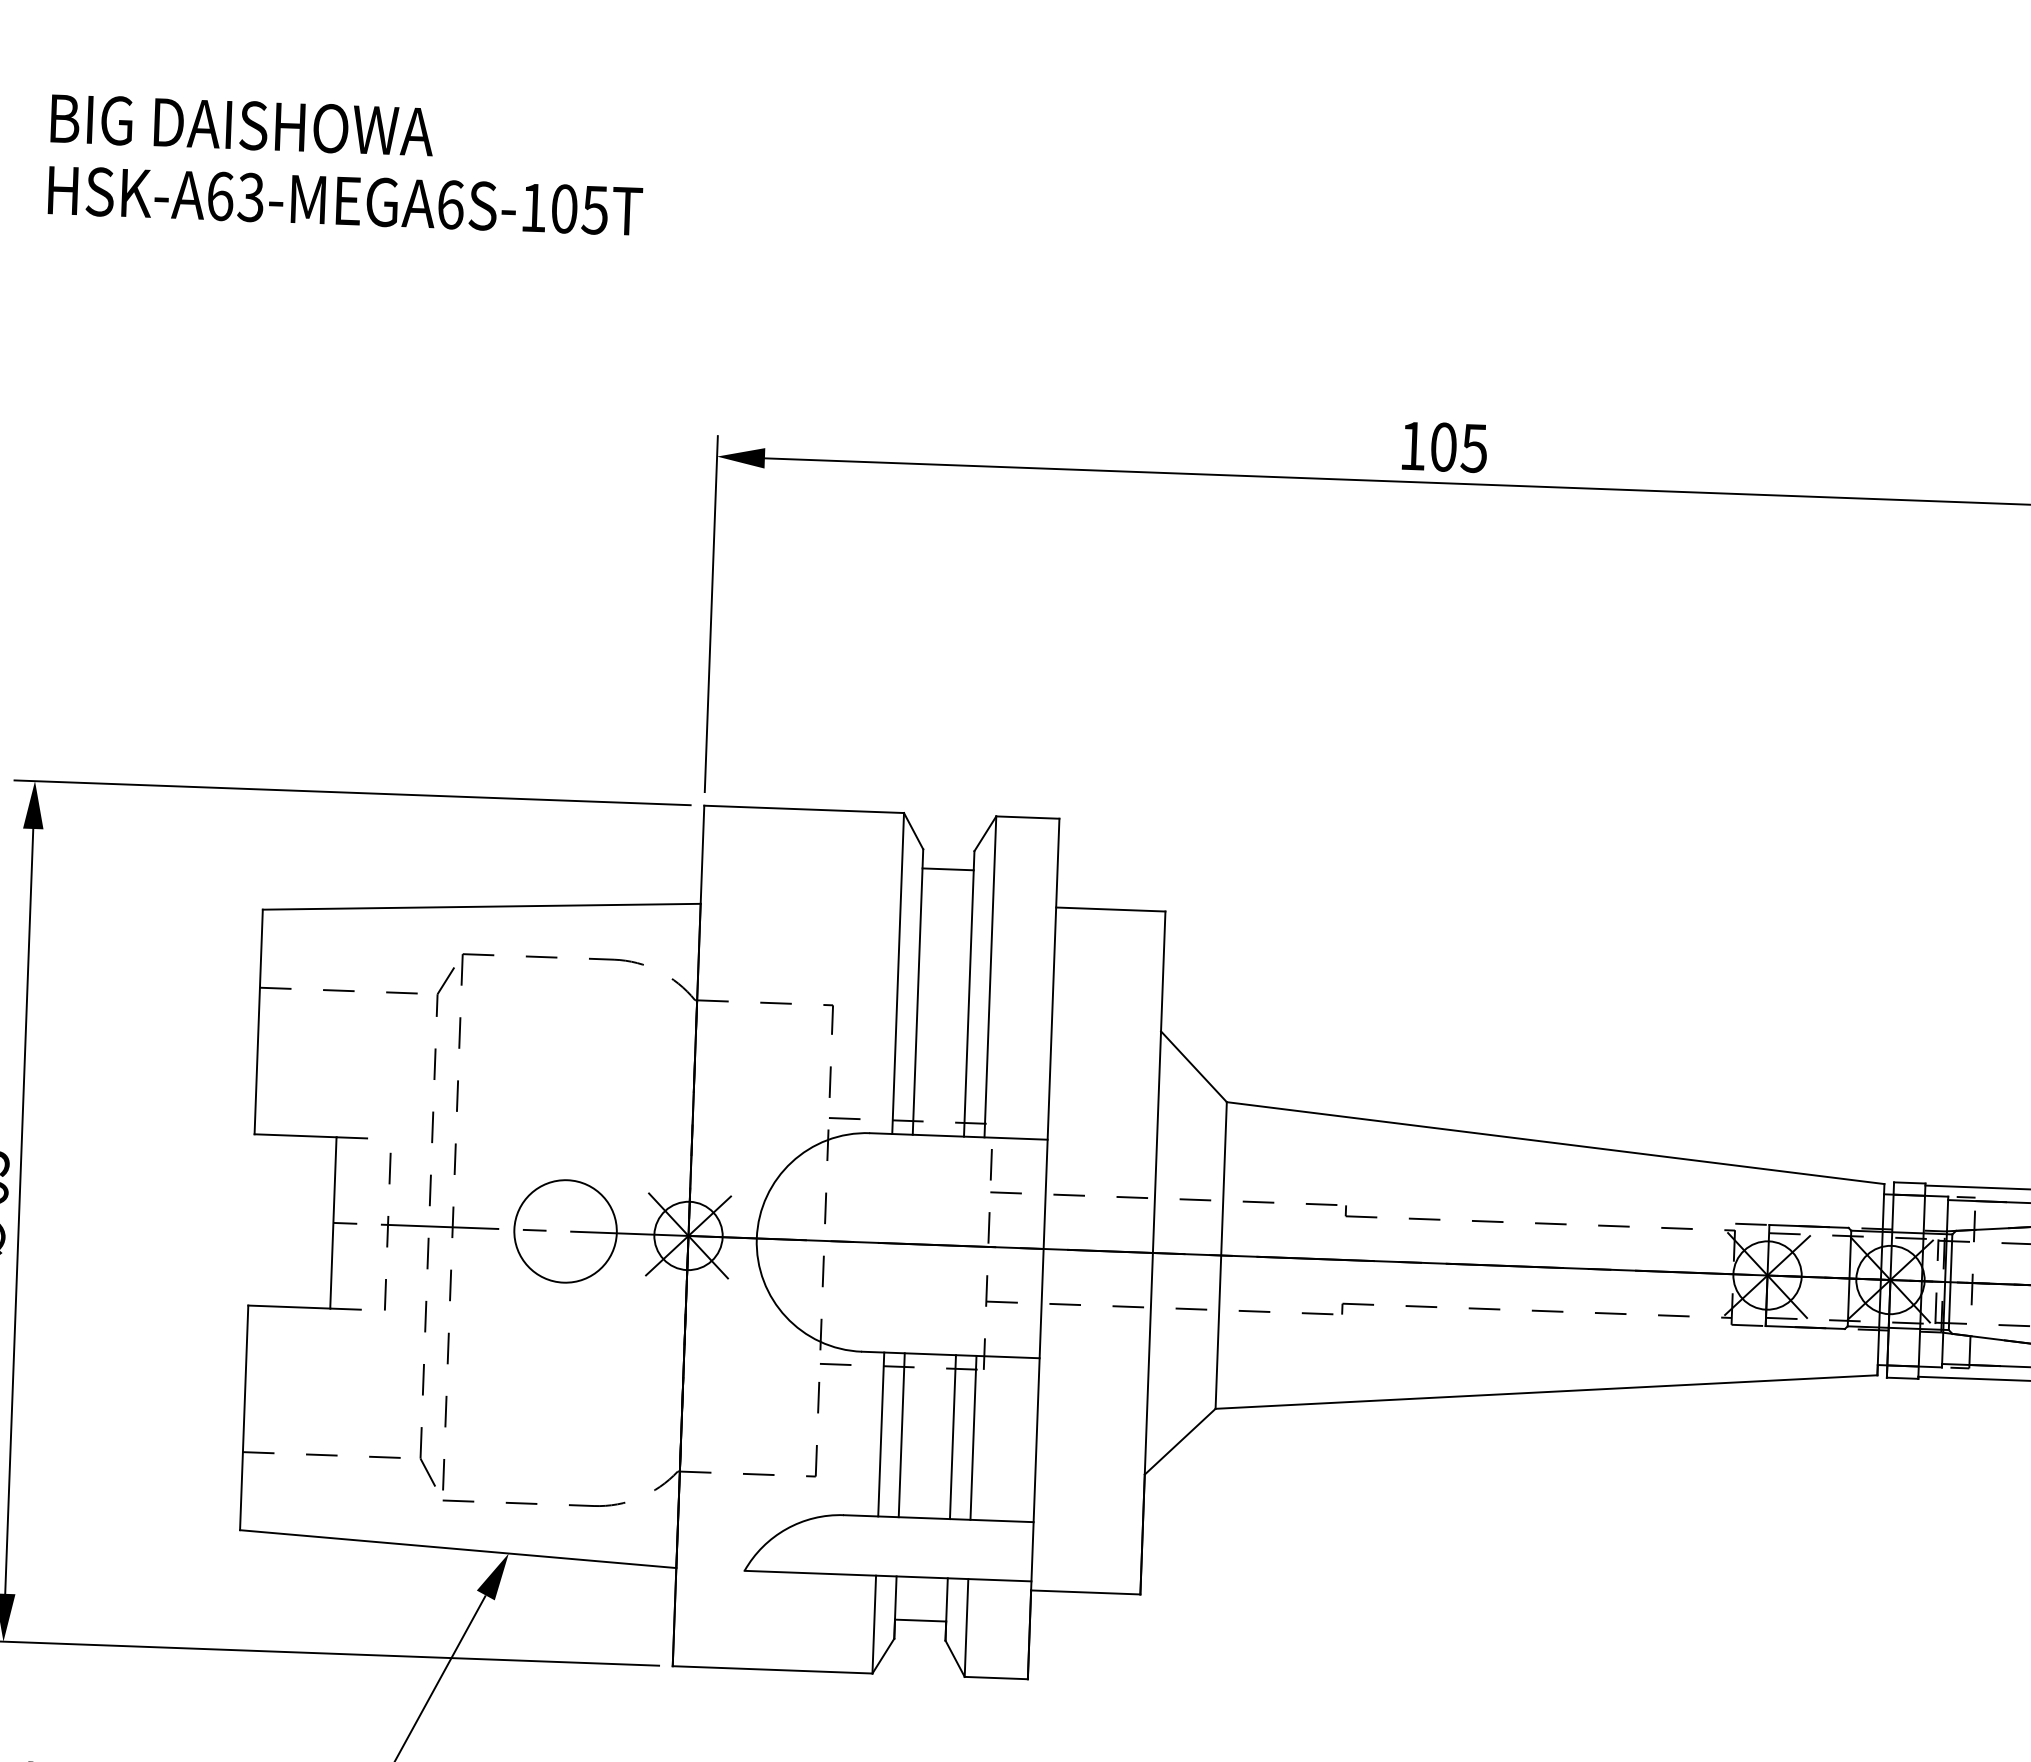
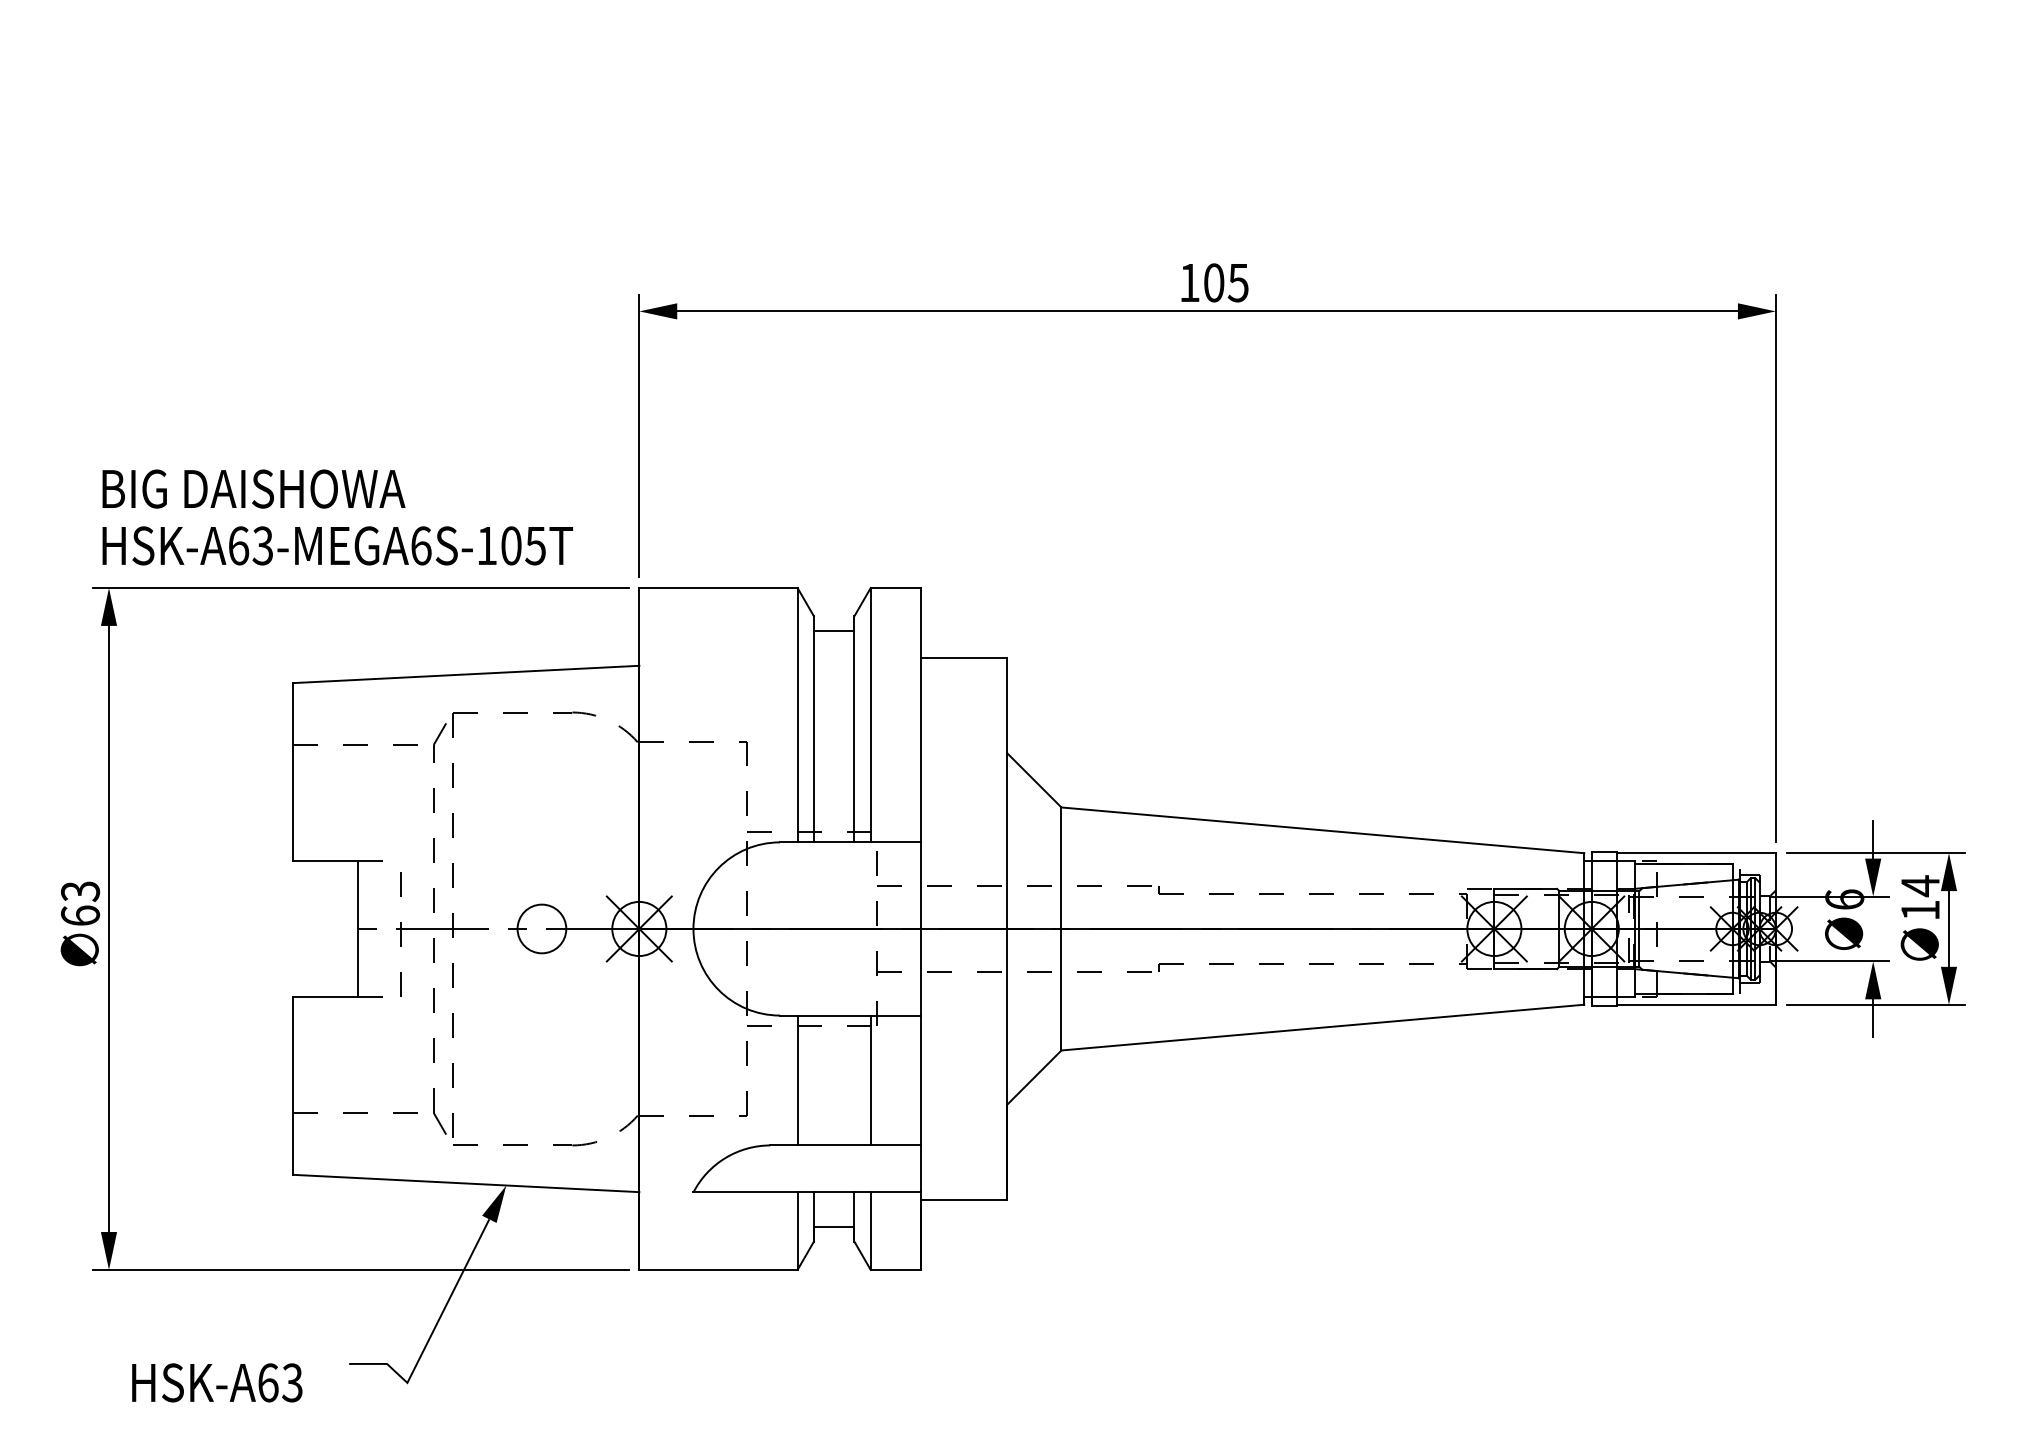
text: (346, 165) -> (337, 517), moved
circle: (565, 1230) -> (541, 928), size x0.6
line: (901, 1435) -> (813, 1080), removed
line: (953, 1437) -> (854, 1080), removed

